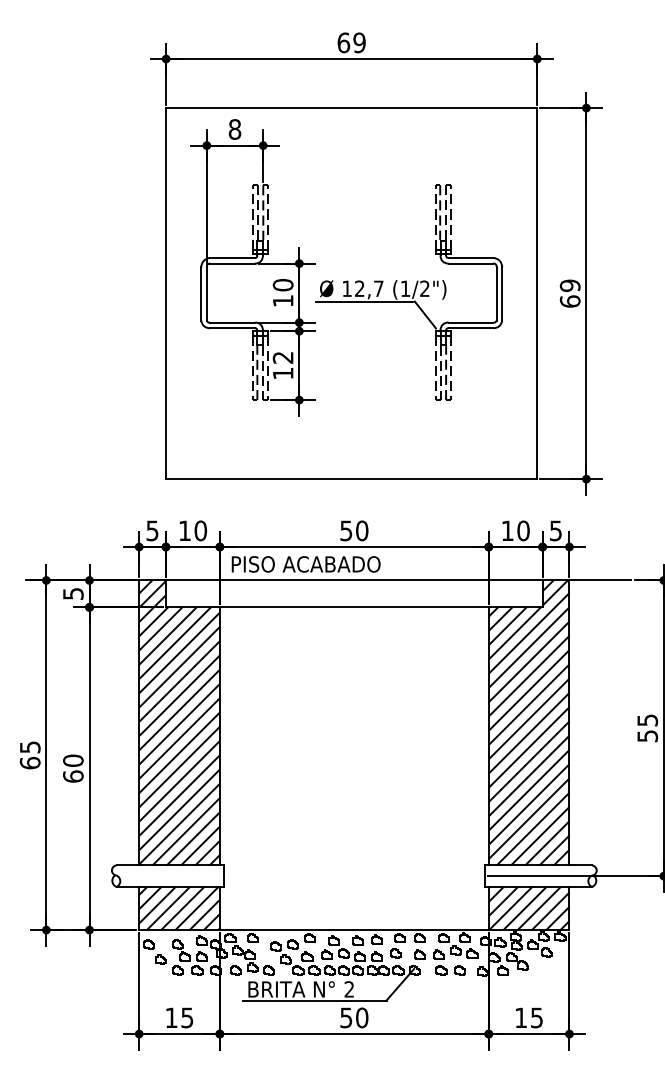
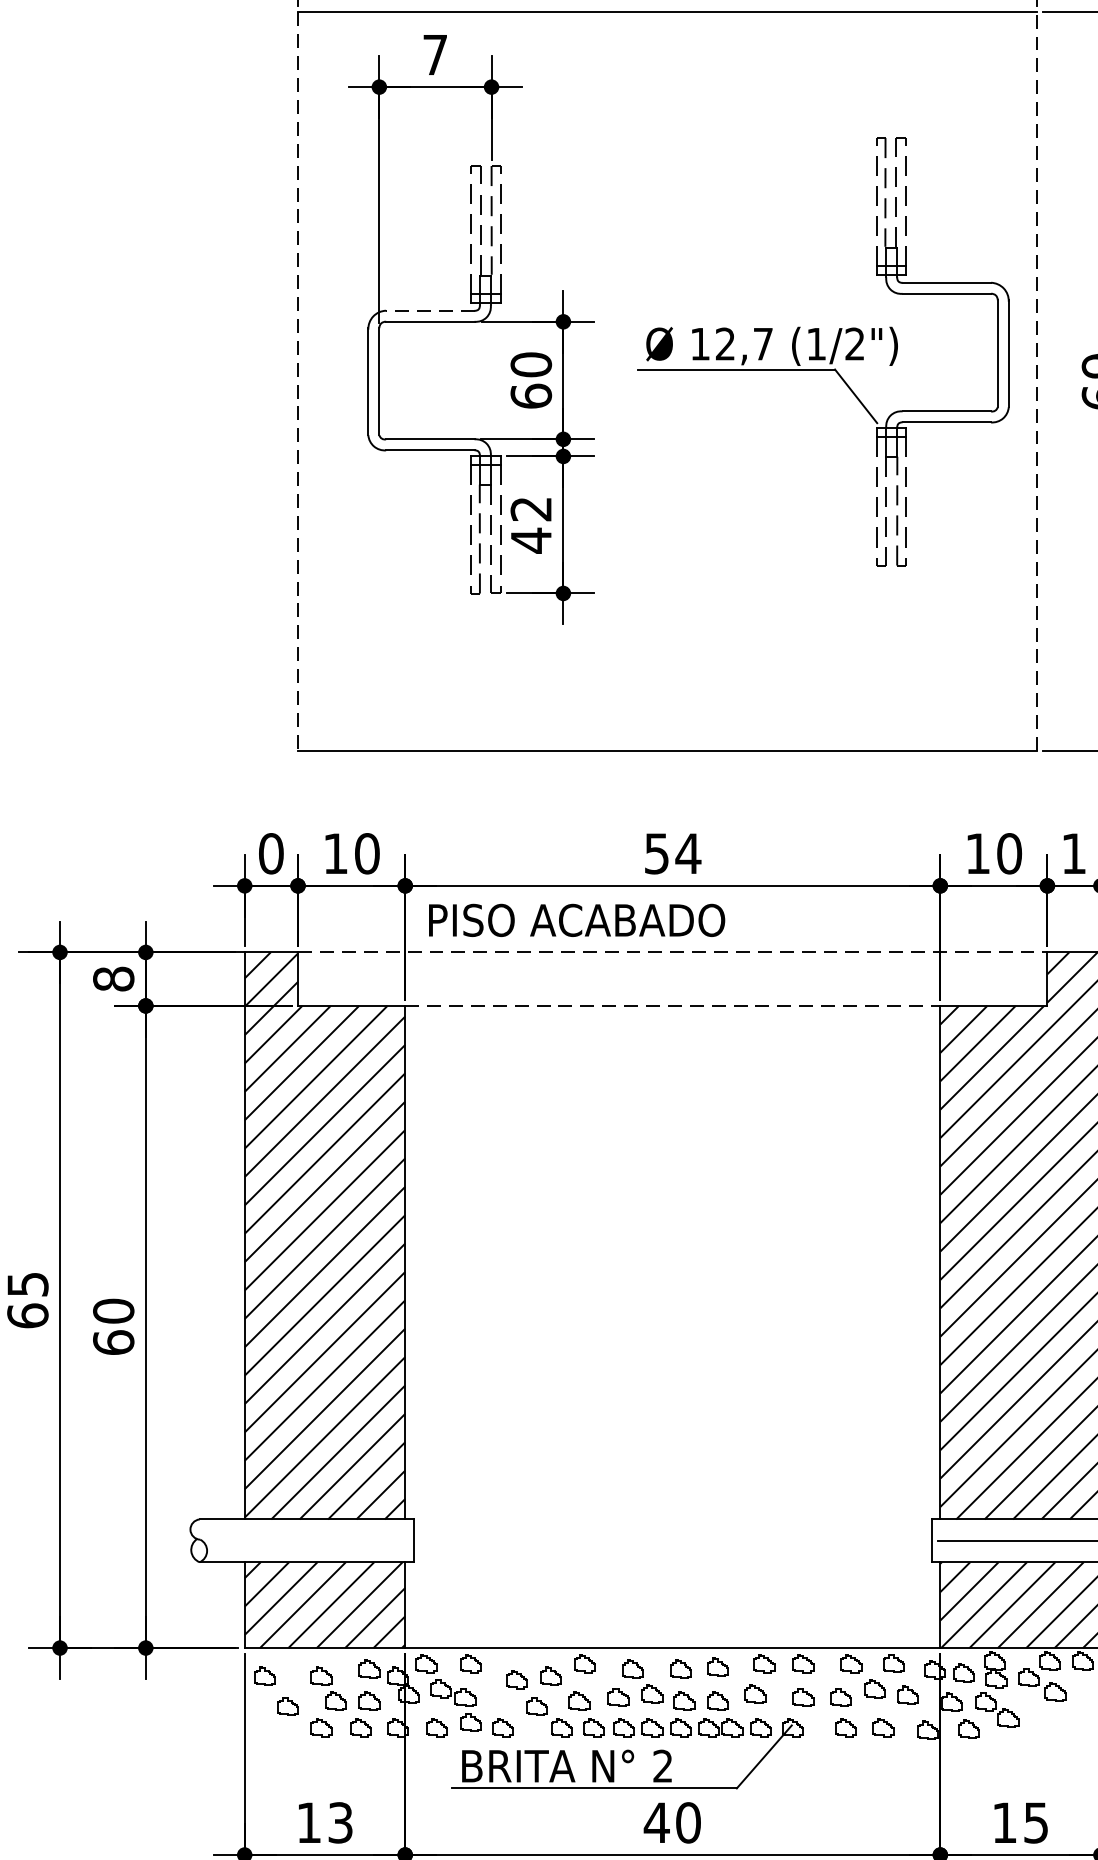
text: (234, 129) -> (434, 55), 8 -> 7
line: (231, 258) -> (428, 311), solid -> dashed
part: (408, 292) -> (822, 351), moved
line: (166, 293) -> (299, 381), solid -> dashed
line: (537, 293) -> (1037, 381), solid -> dashed
text: (282, 300) -> (529, 395), 10 -> 60
text: (283, 373) -> (531, 540), 12 -> 42
text: (152, 530) -> (271, 852), 5 -> 0
text: (361, 530) -> (687, 852), 50 -> 54
text: (555, 530) -> (1073, 852), 5 -> 1
line: (354, 580) -> (673, 952), solid -> dashed
text: (73, 593) -> (113, 978), 5 -> 8
line: (354, 607) -> (673, 1006), solid -> dashed
text: (187, 1017) -> (340, 1822), 15 -> 13
text: (345, 1017) -> (655, 1822), 50 -> 40

